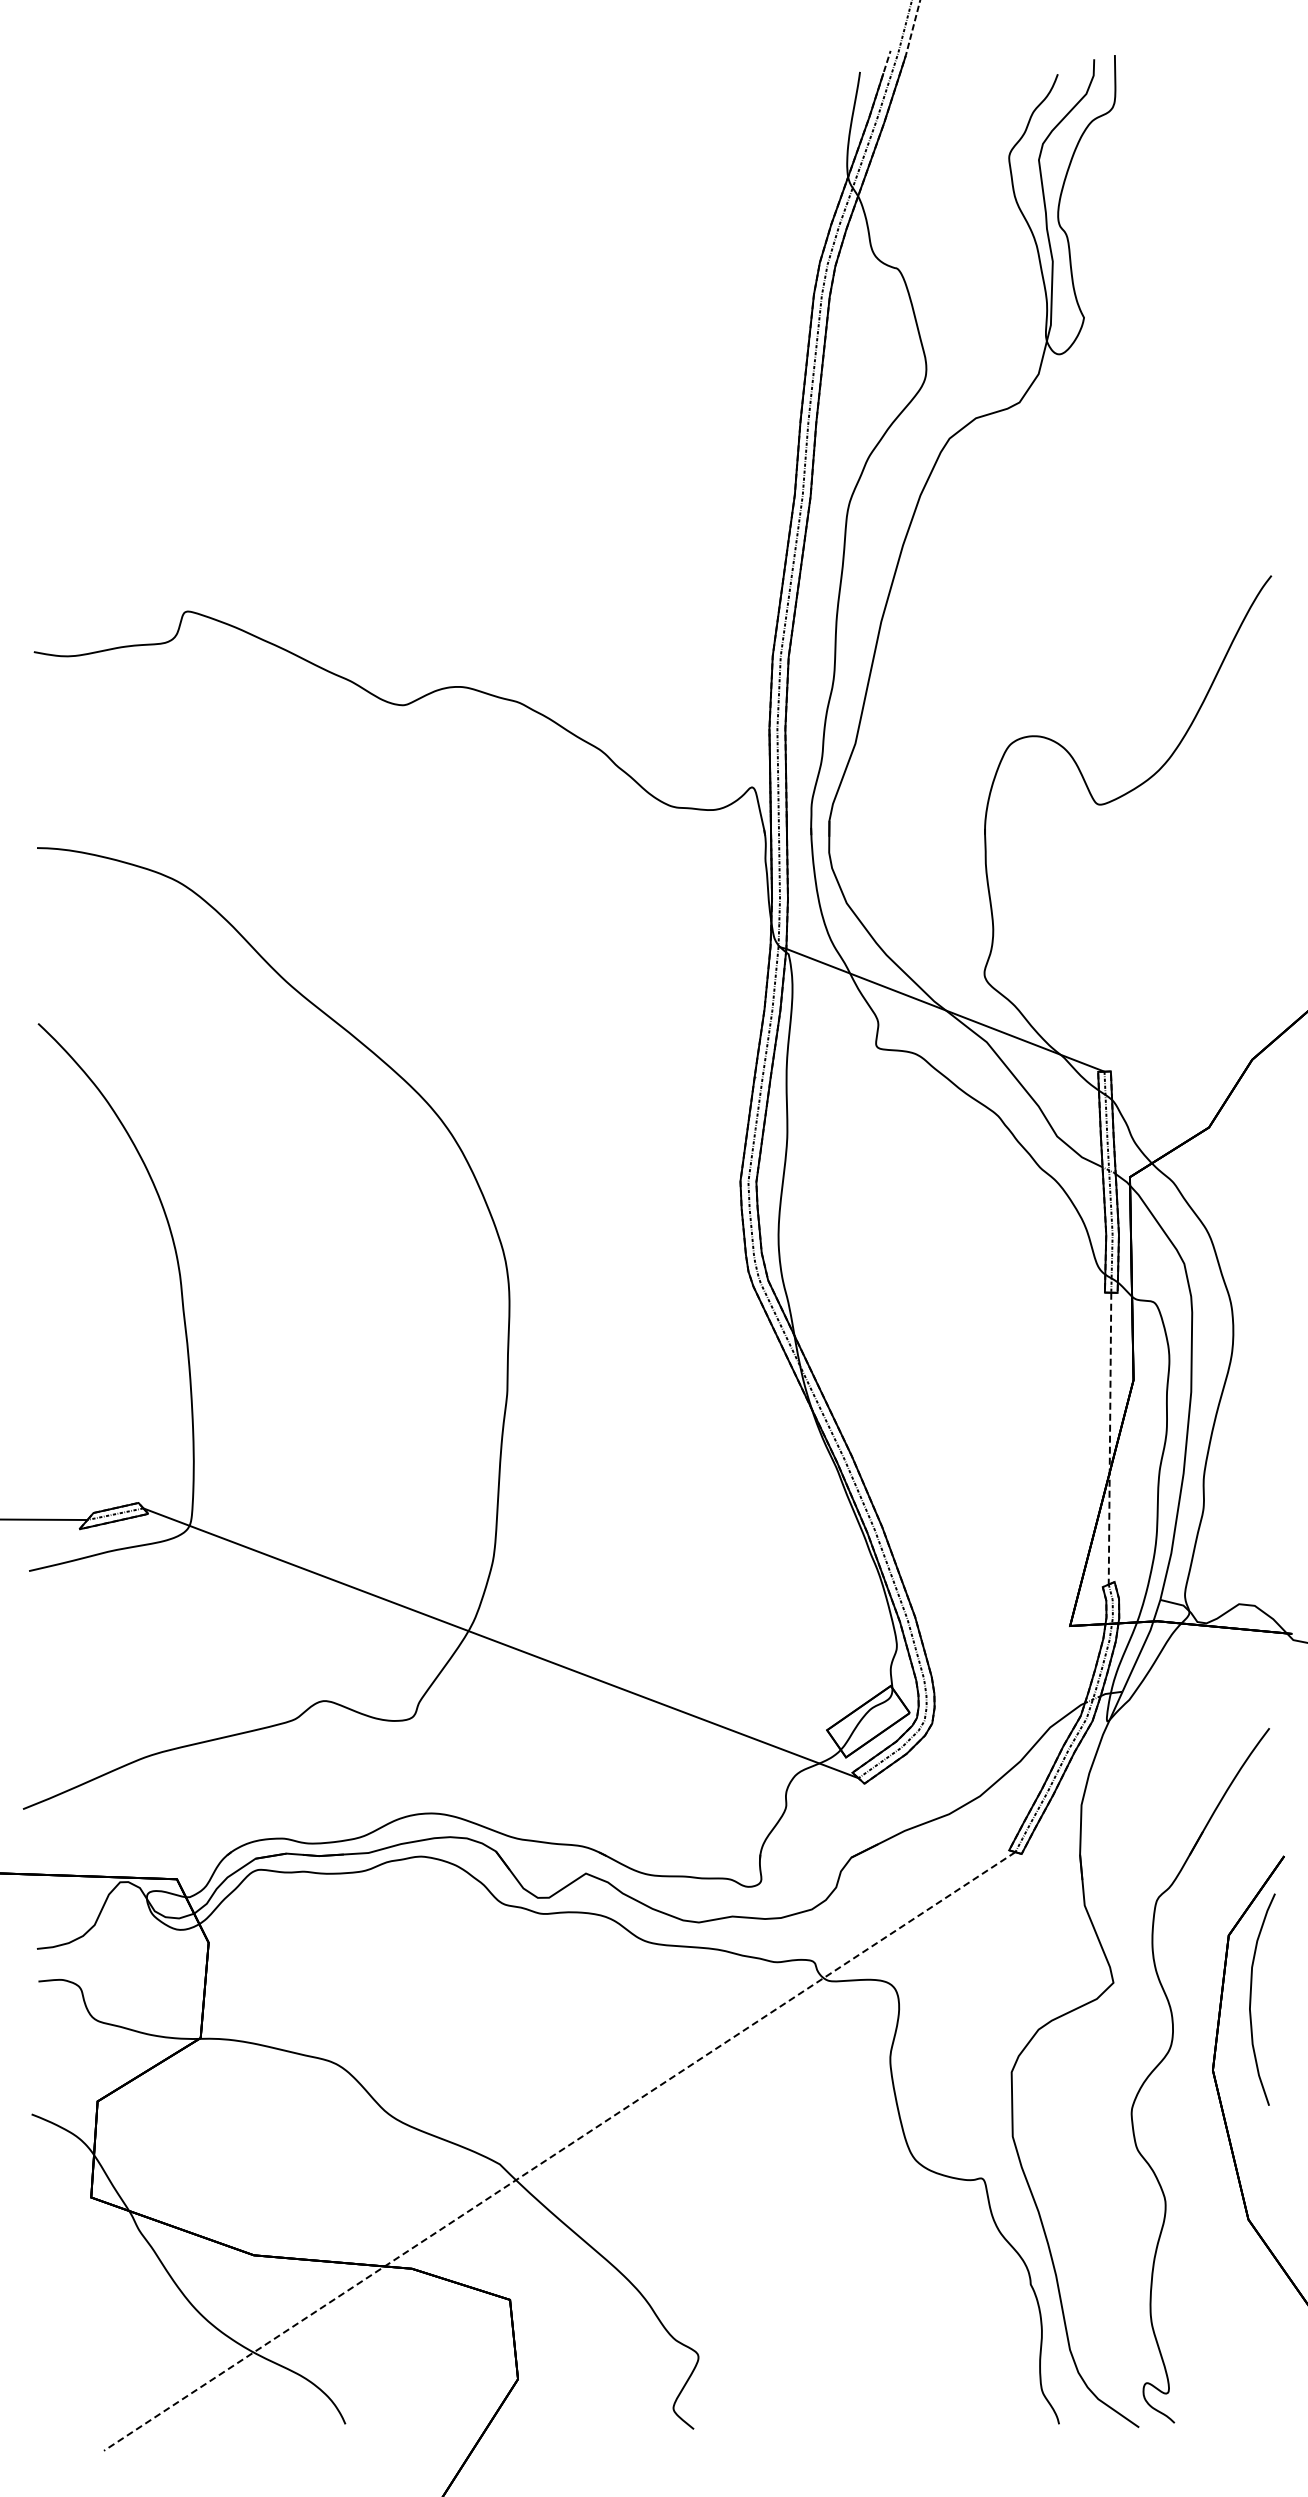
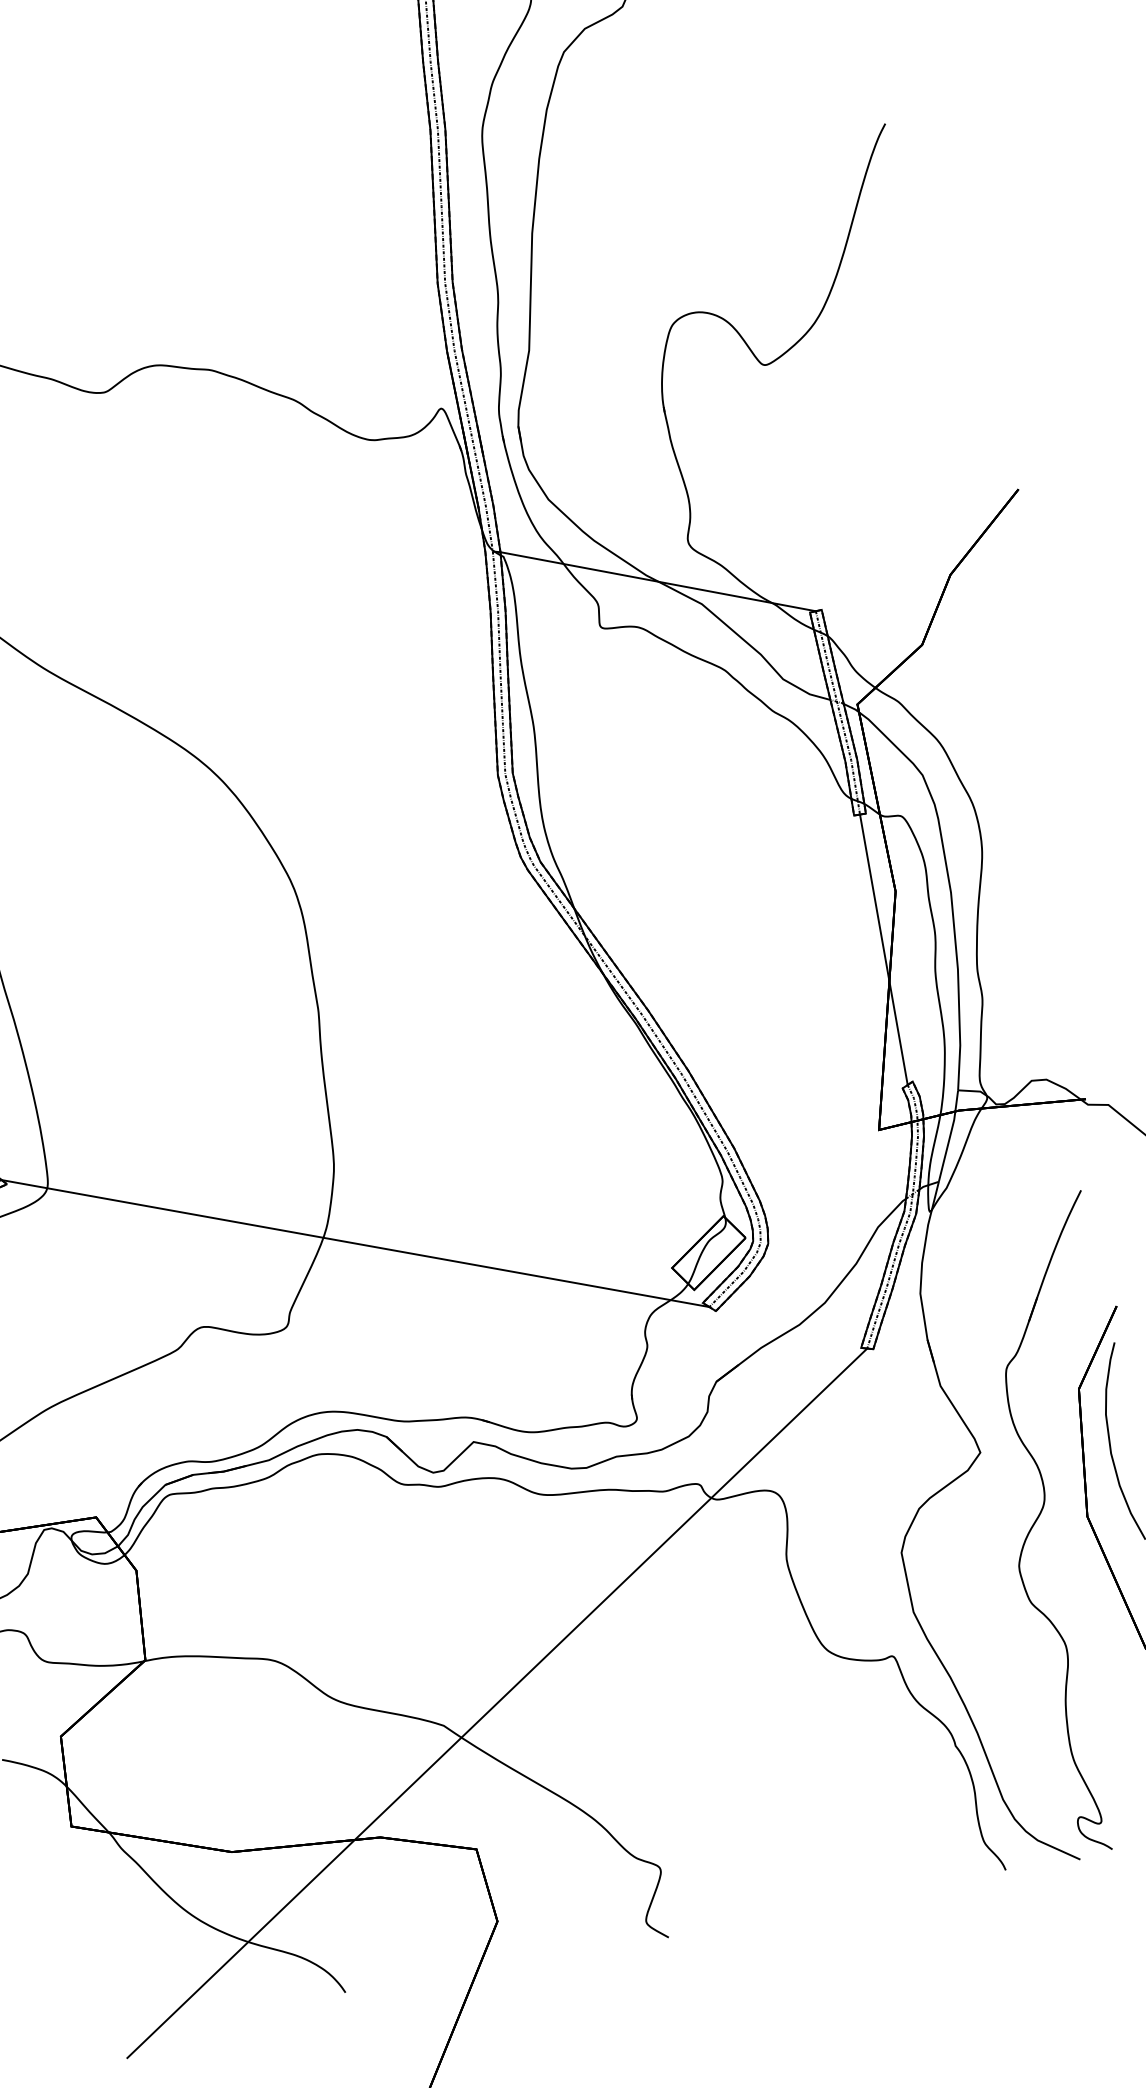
line: (1110, 1438) -> (884, 949), dashed -> solid
line: (559, 2151) -> (496, 1703), dashed -> solid

